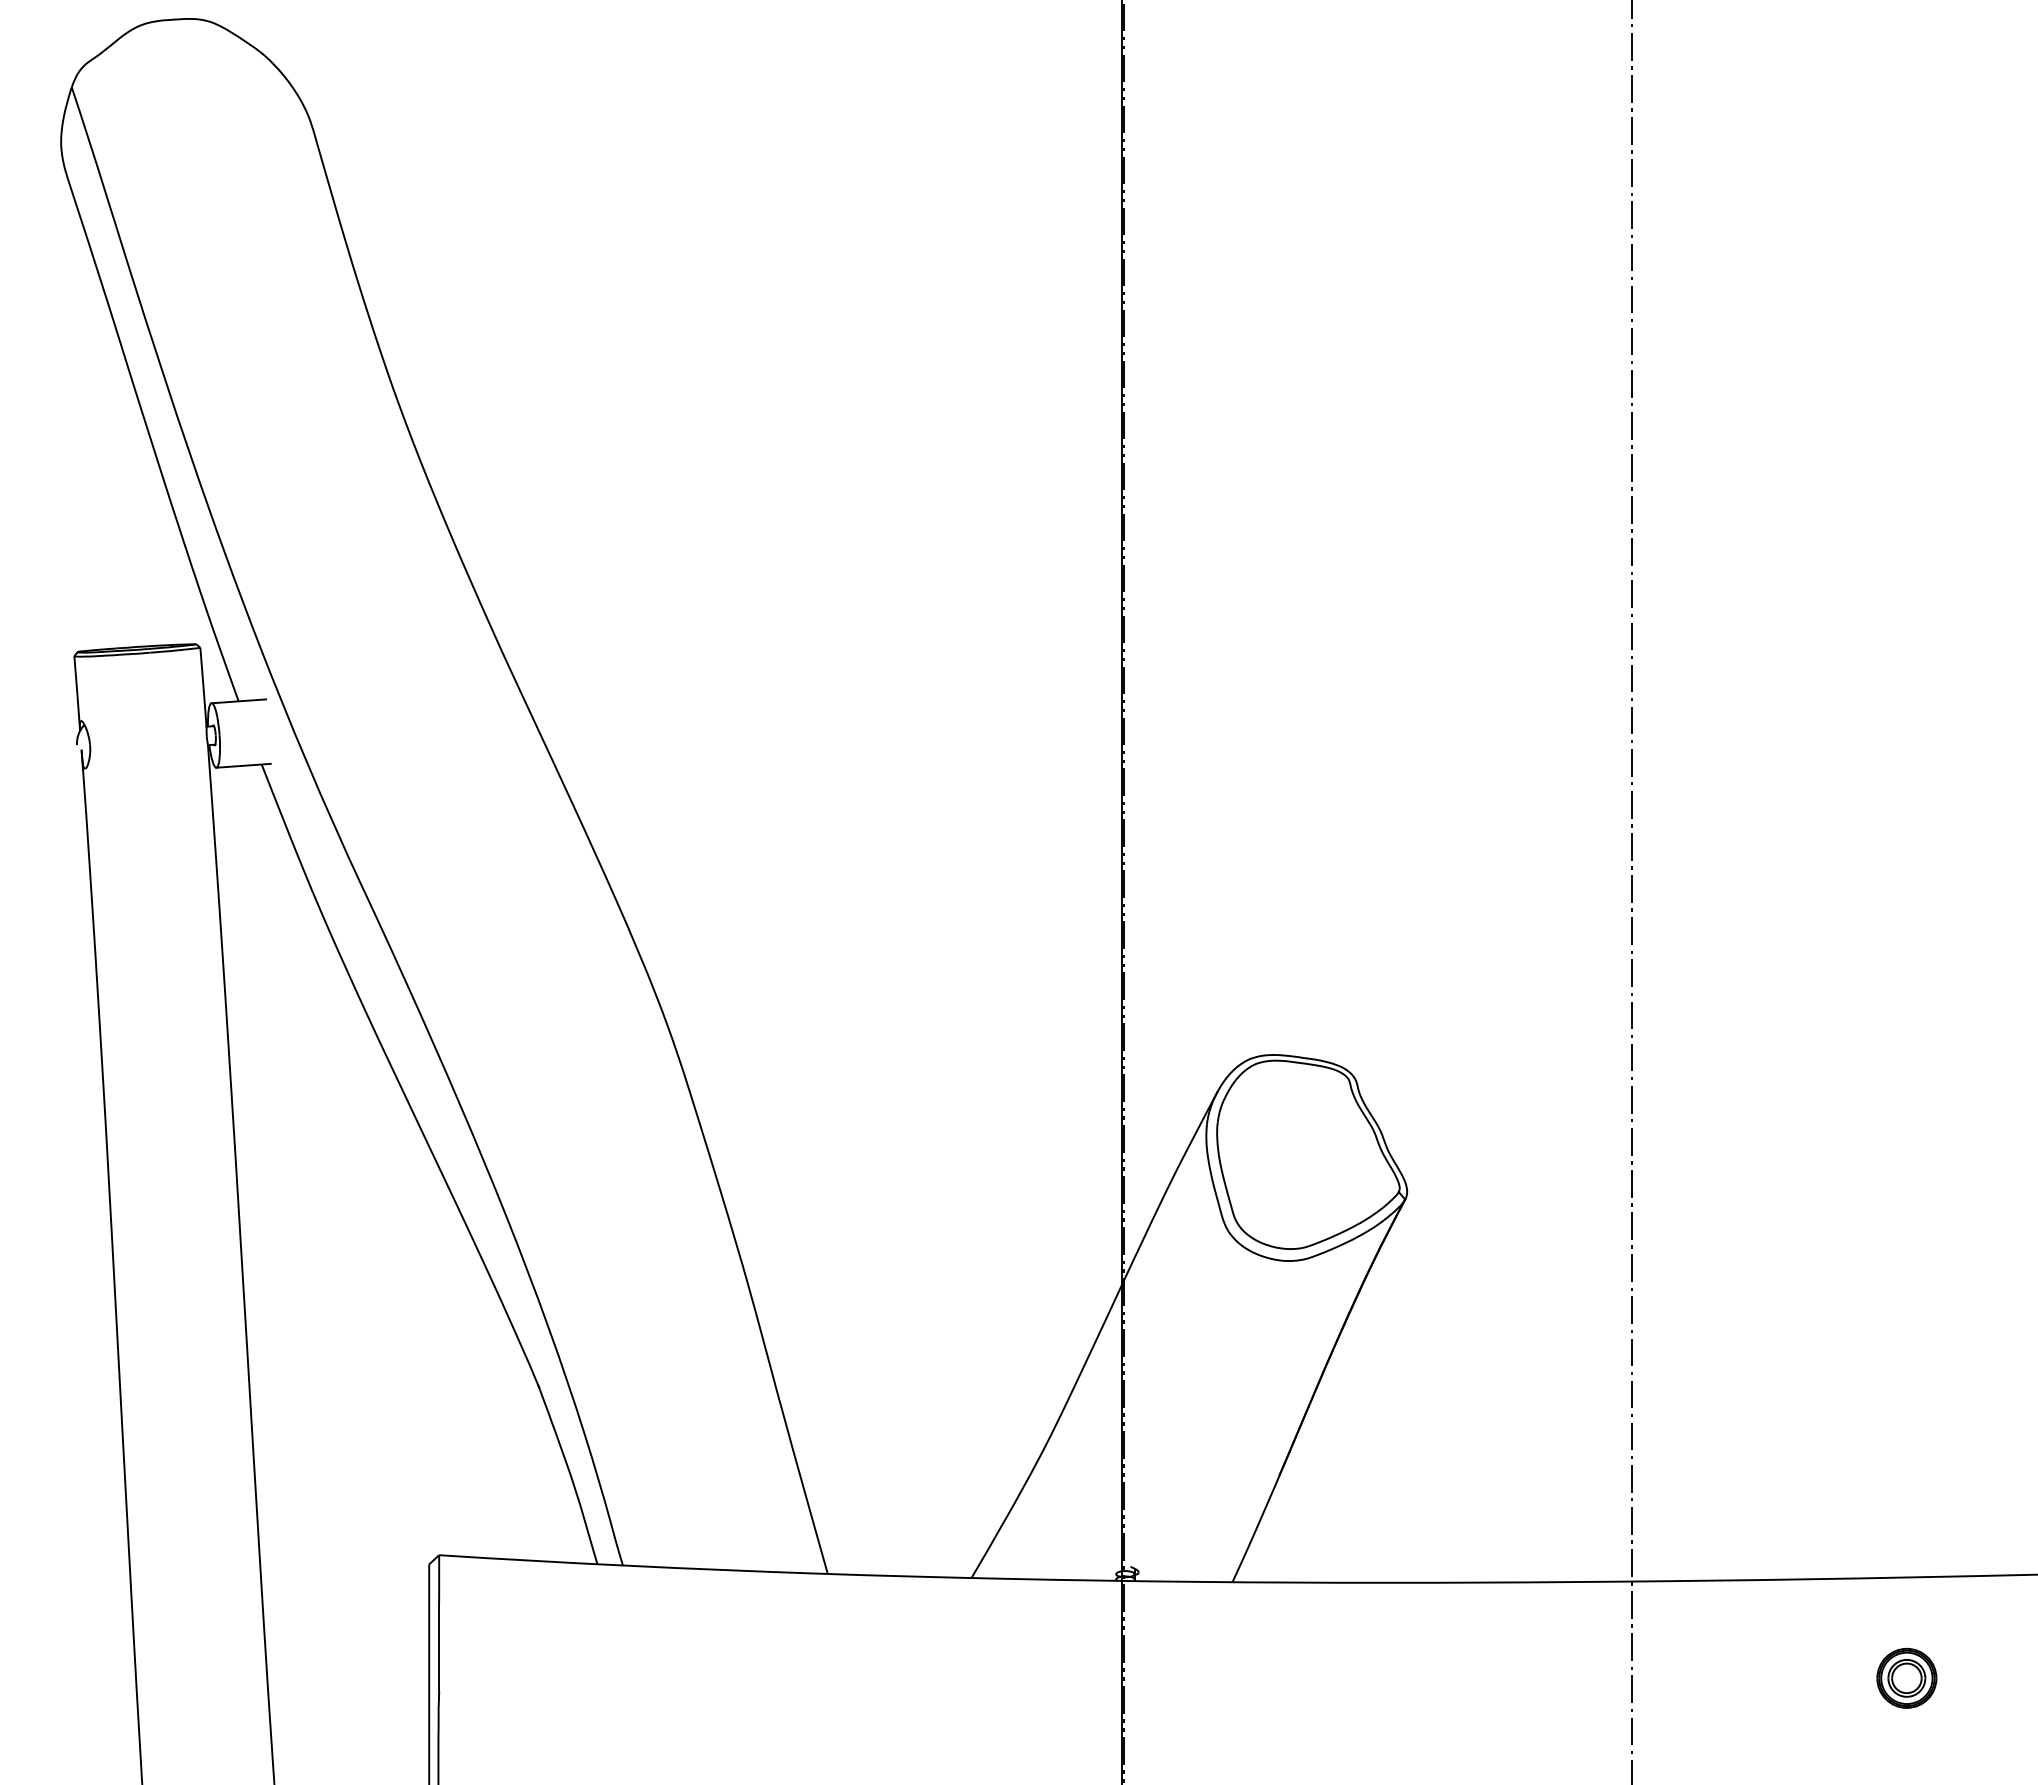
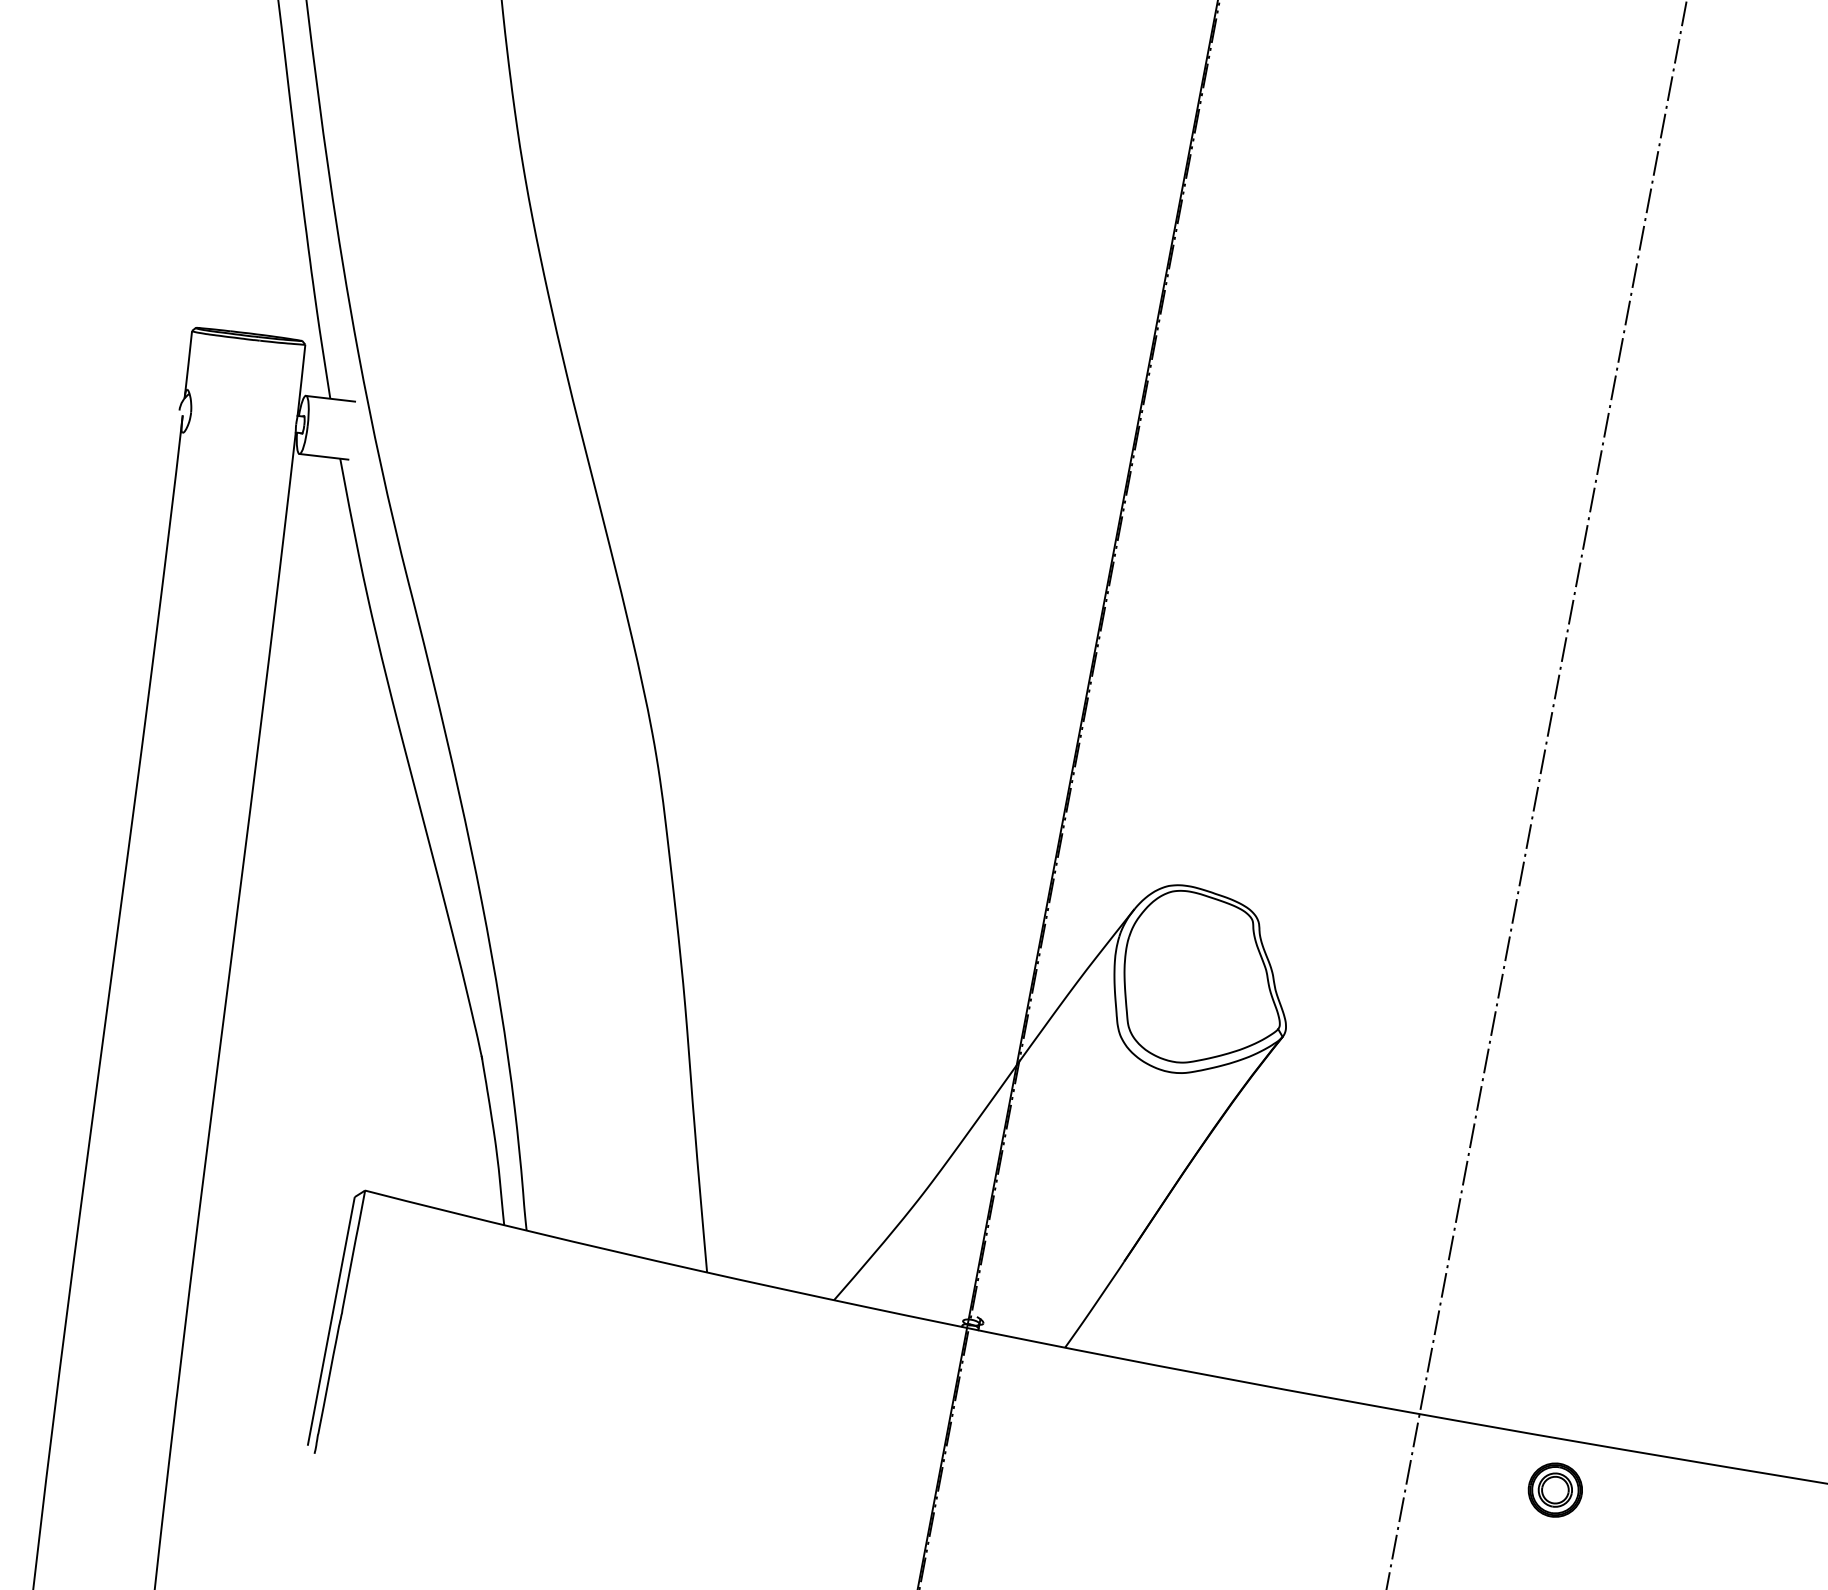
part: (1906, 1677) -> (1555, 1489), moved

